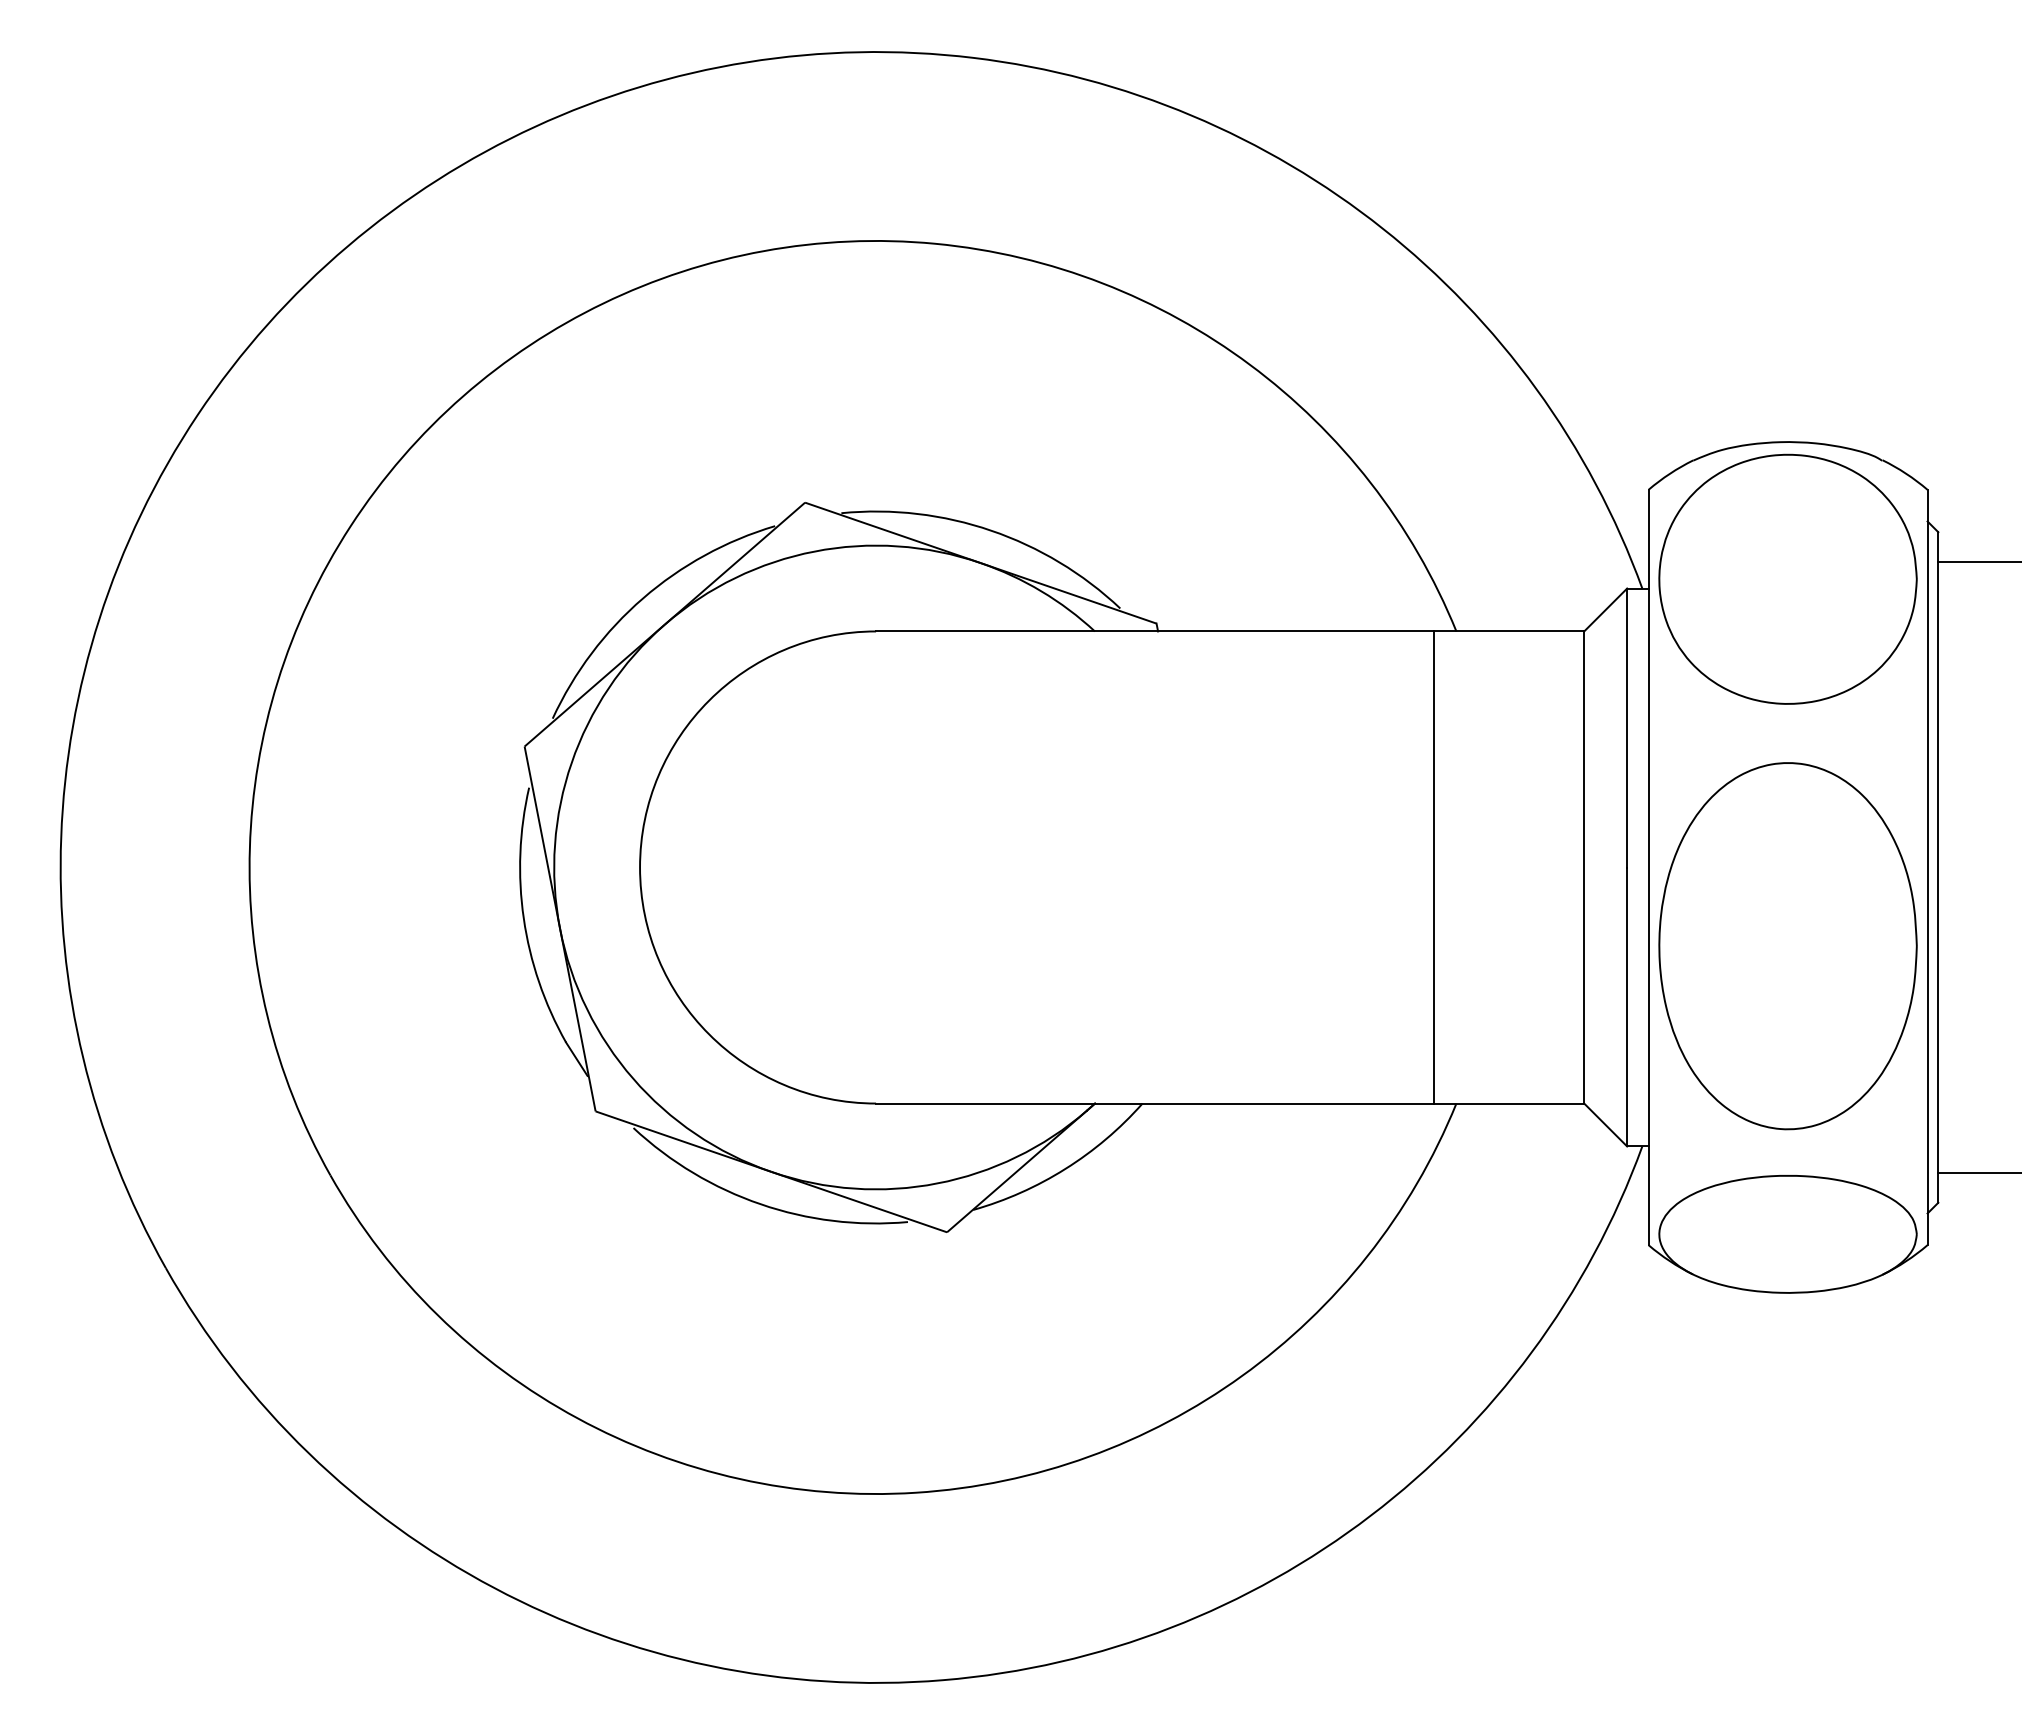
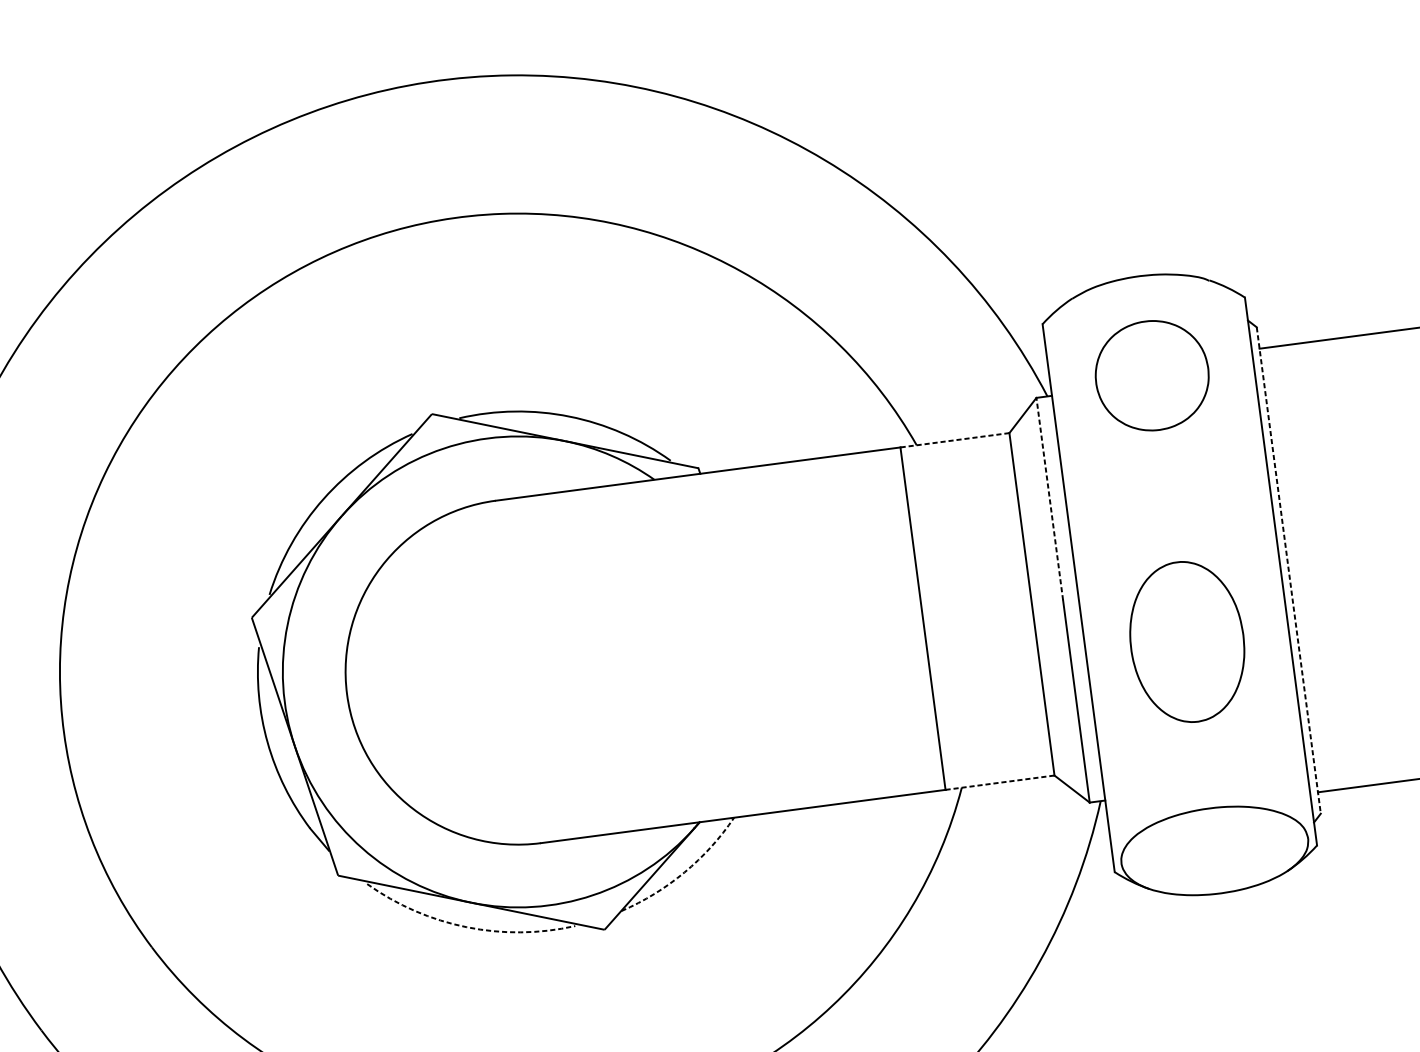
part: (1787, 578) -> (1151, 375), size x0.6
line: (1508, 631) -> (954, 440), solid -> dashed
line: (1627, 727) -> (1049, 498), solid -> dashed
line: (1938, 867) -> (1288, 570), solid -> dashed
part: (1787, 946) -> (1186, 642), size x0.6
line: (1509, 1103) -> (1000, 782), solid -> dashed
arc: (1065, 1168) -> (684, 872), solid -> dashed
arc: (760, 1204) -> (466, 927), solid -> dashed

